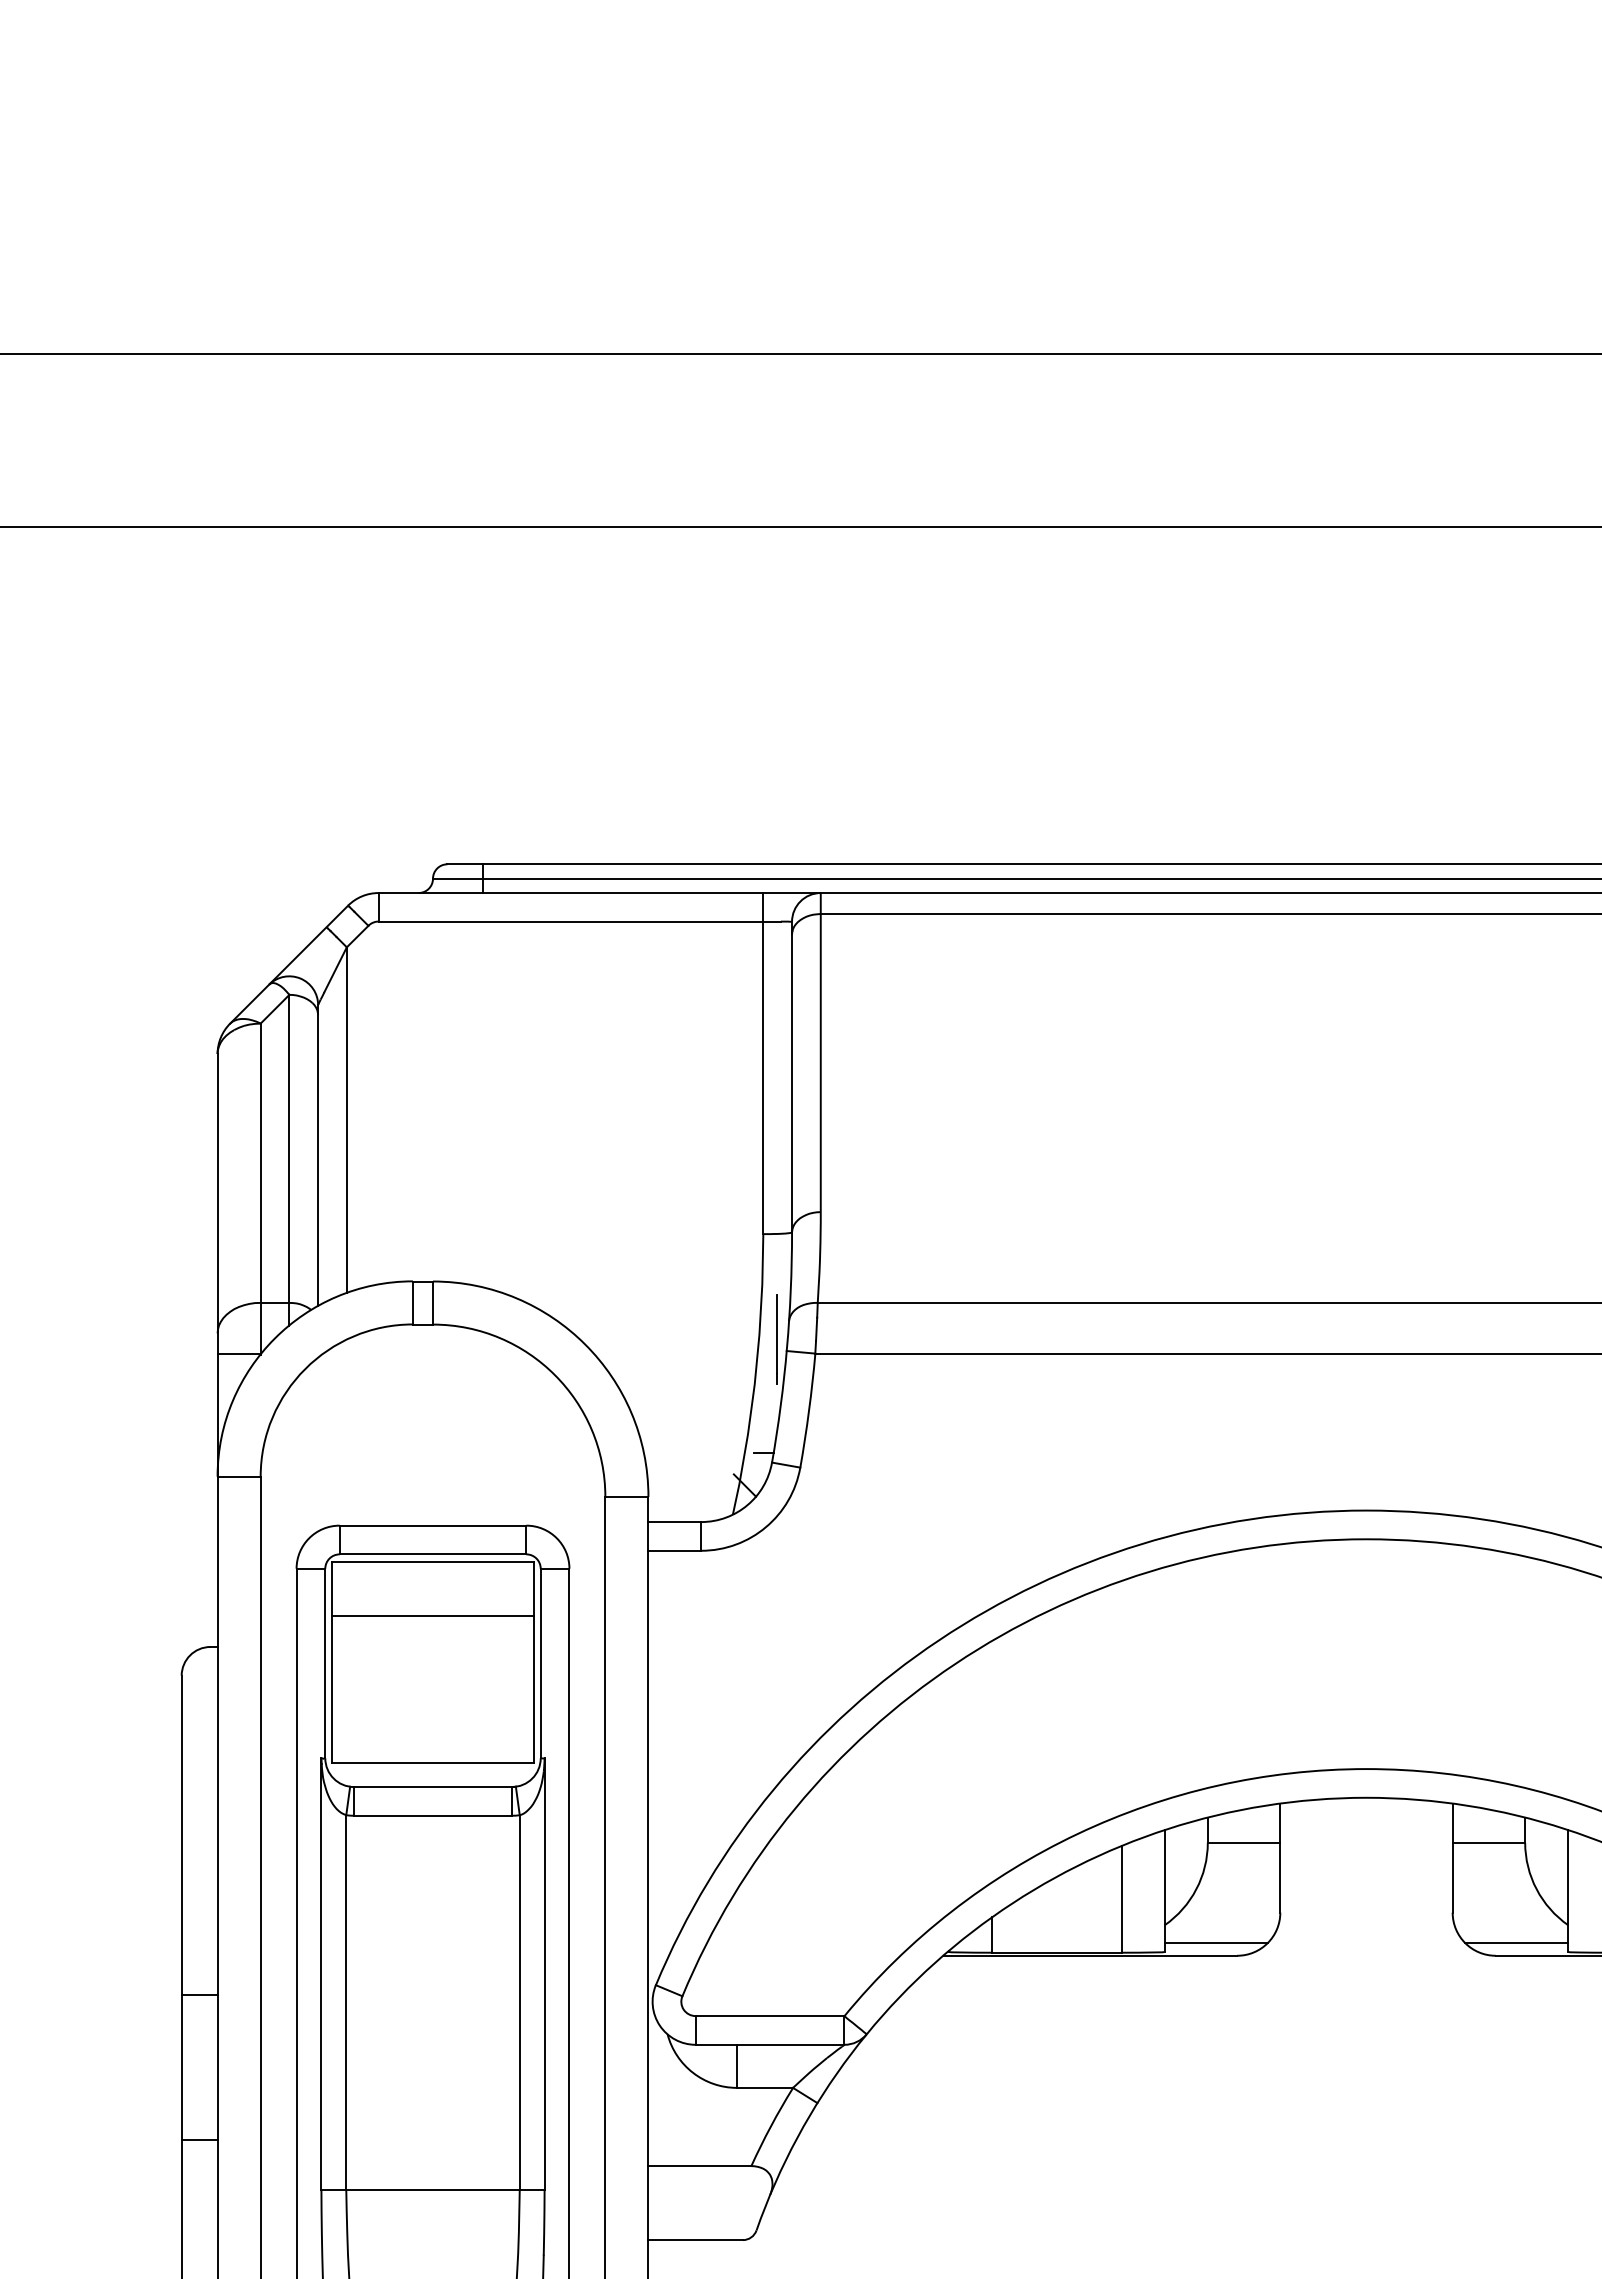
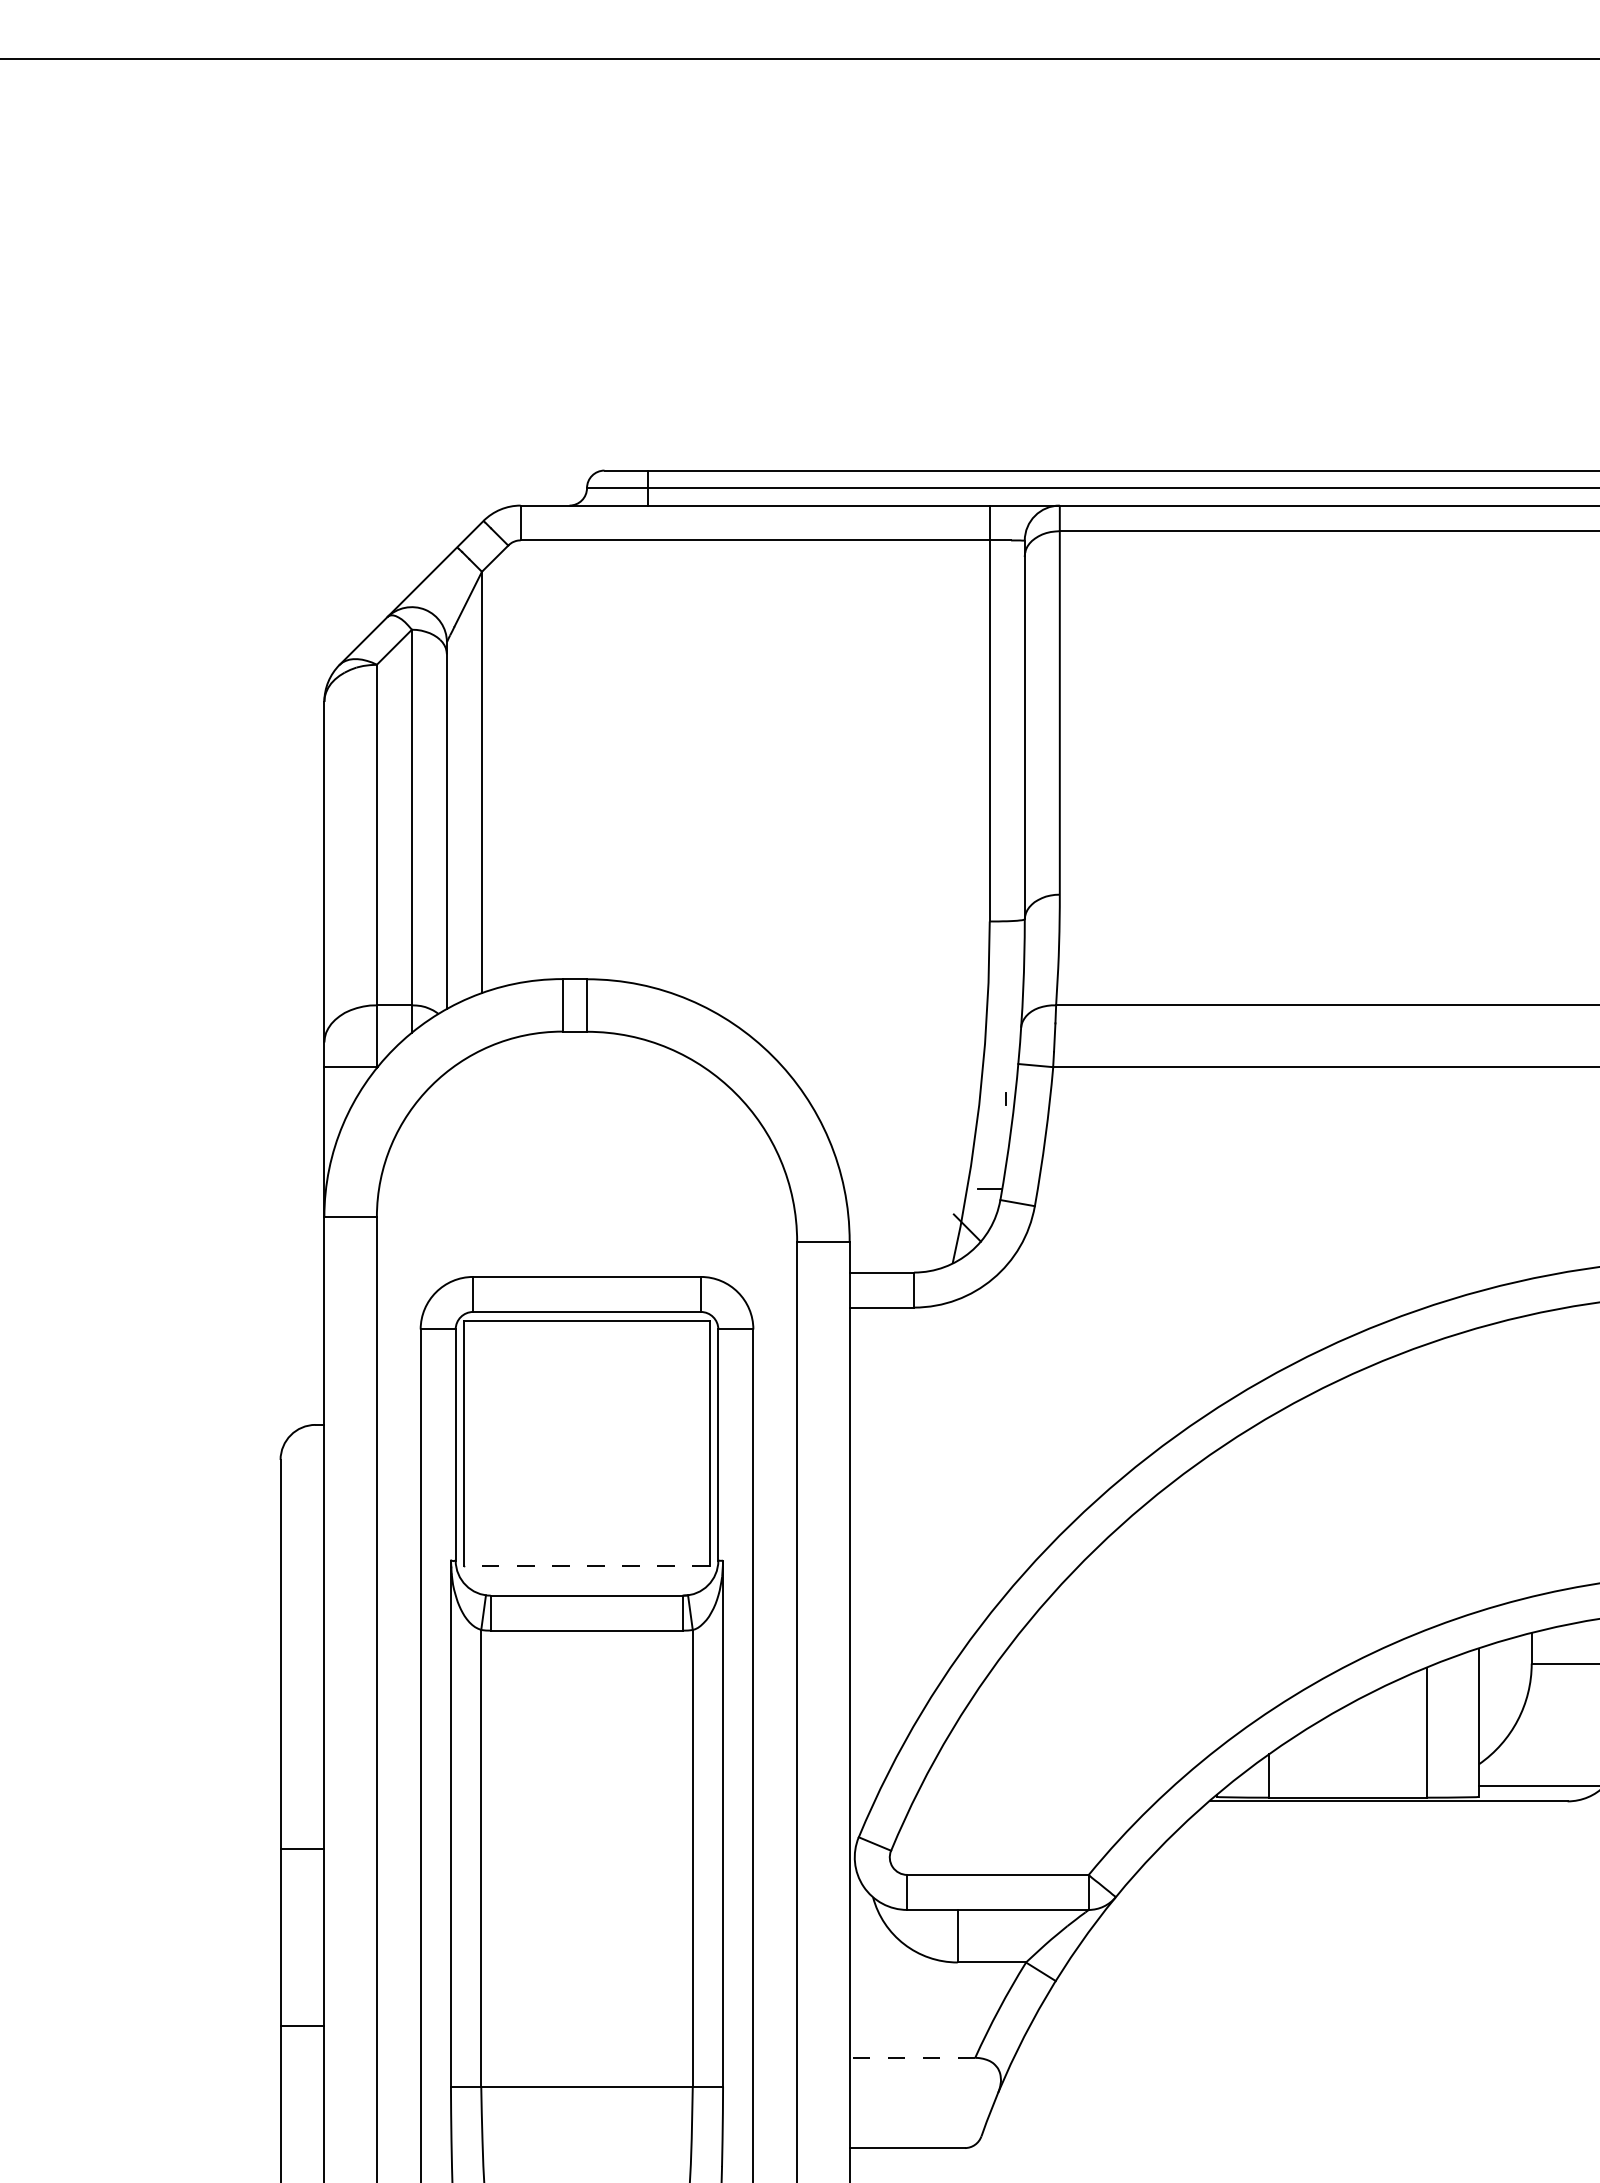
line: (776, 1333) -> (1005, 1042), removed
line: (432, 1615) -> (586, 1386), removed
line: (433, 1762) -> (587, 1565), solid -> dashed
line: (699, 2166) -> (911, 2058), solid -> dashed

